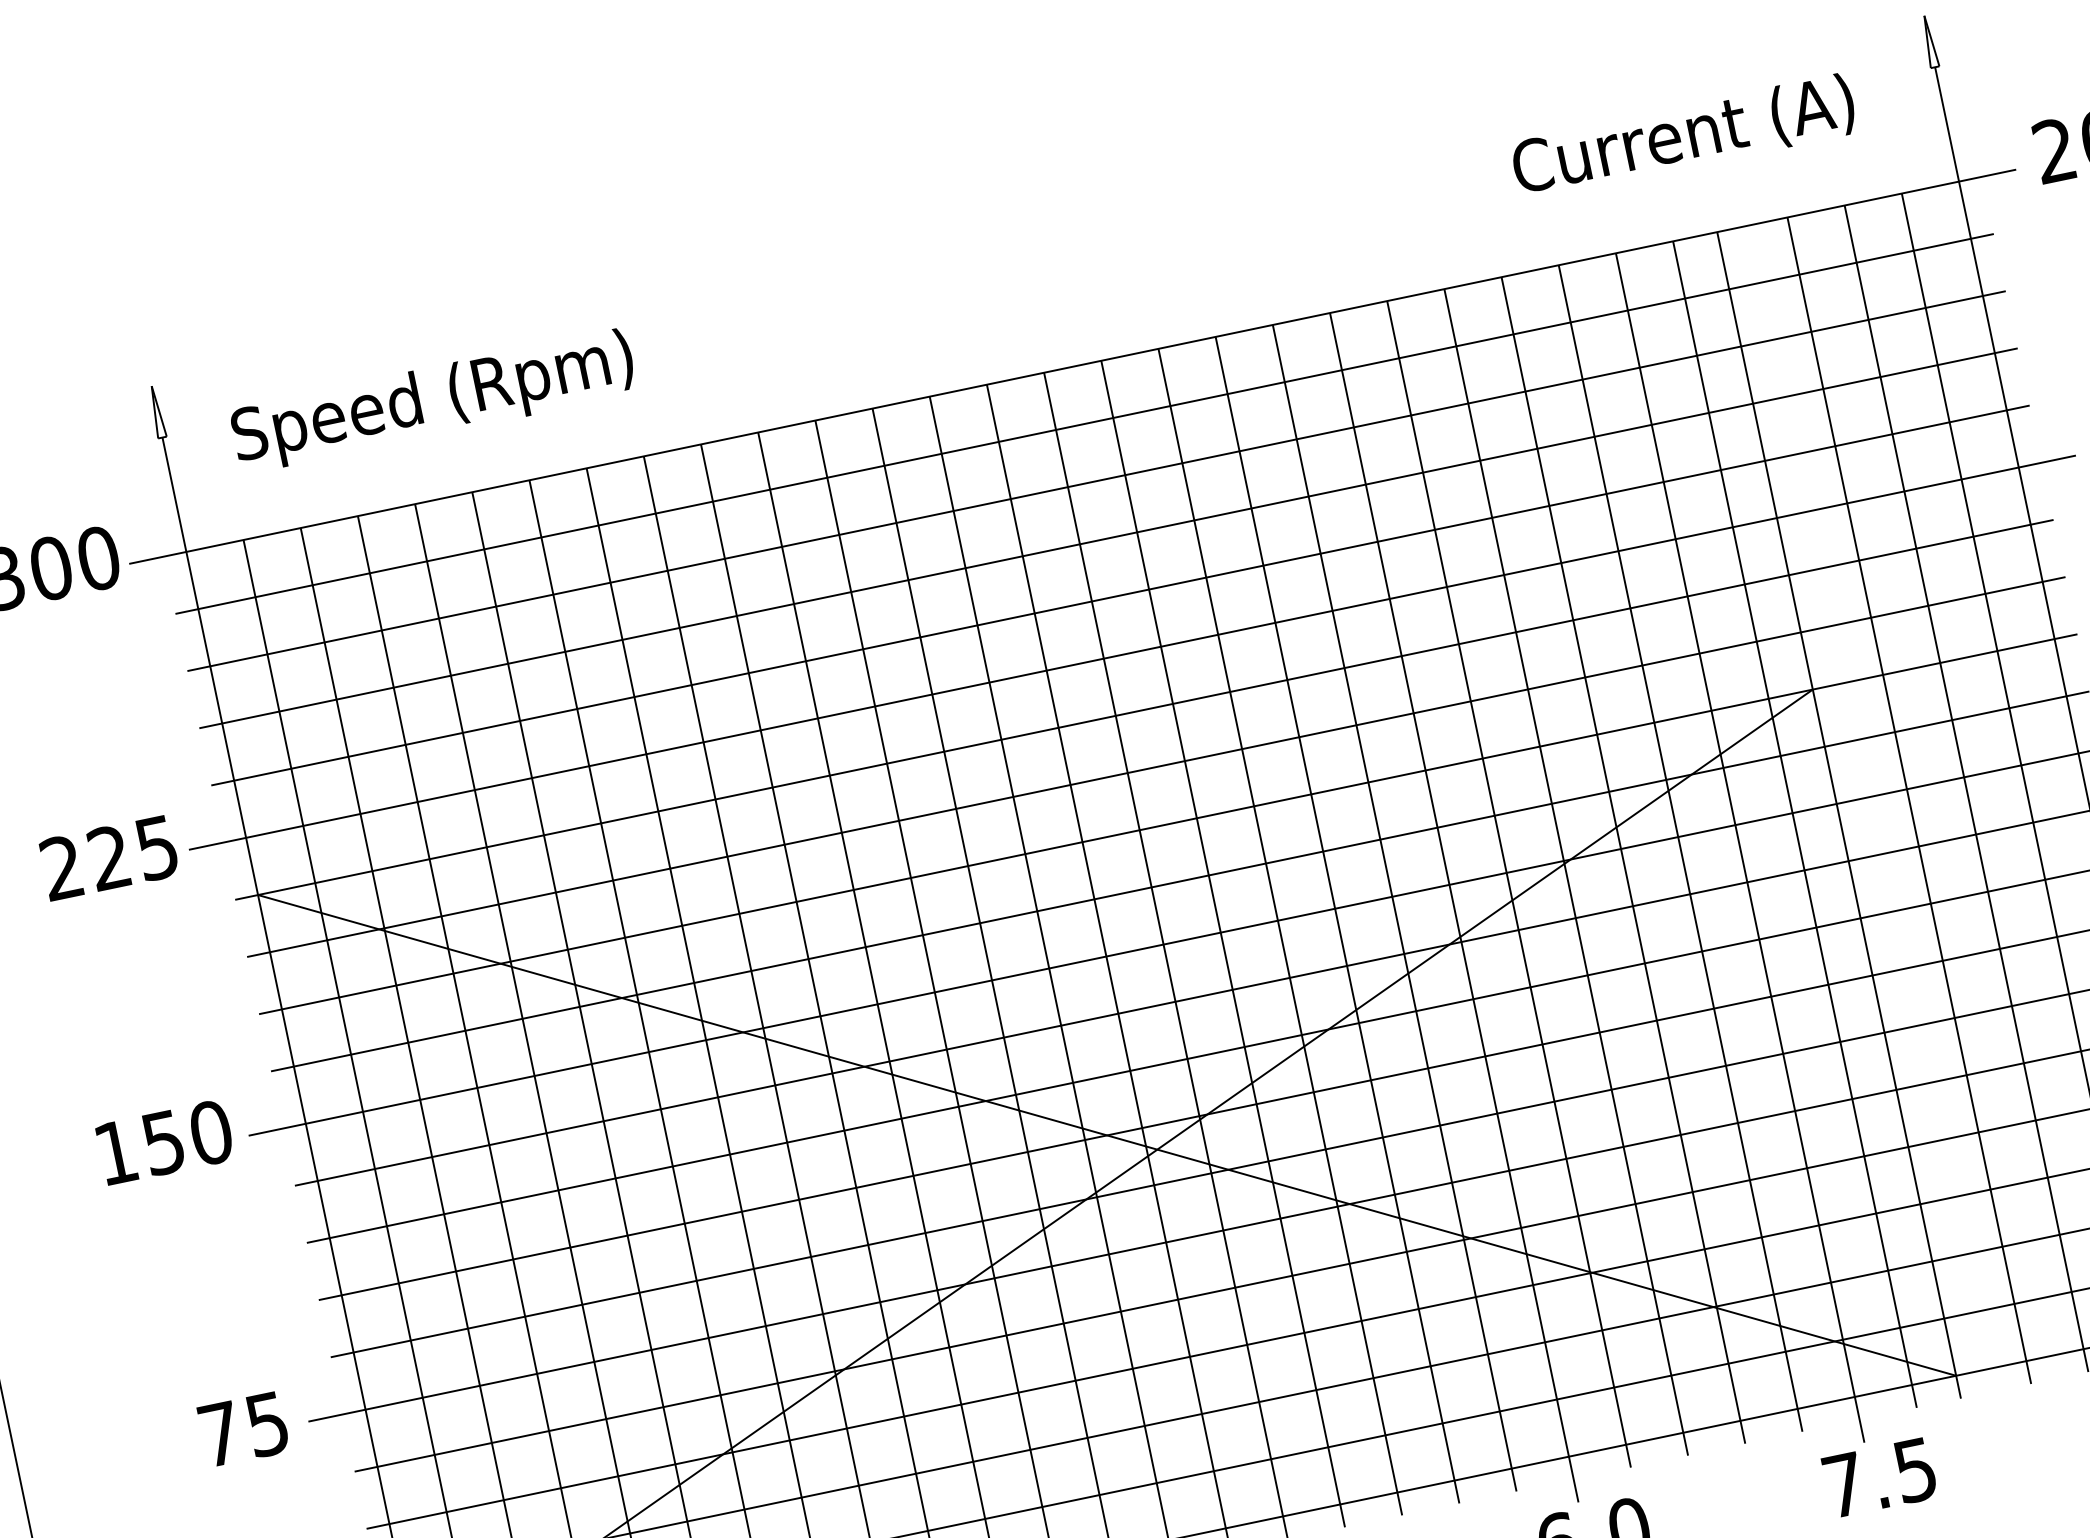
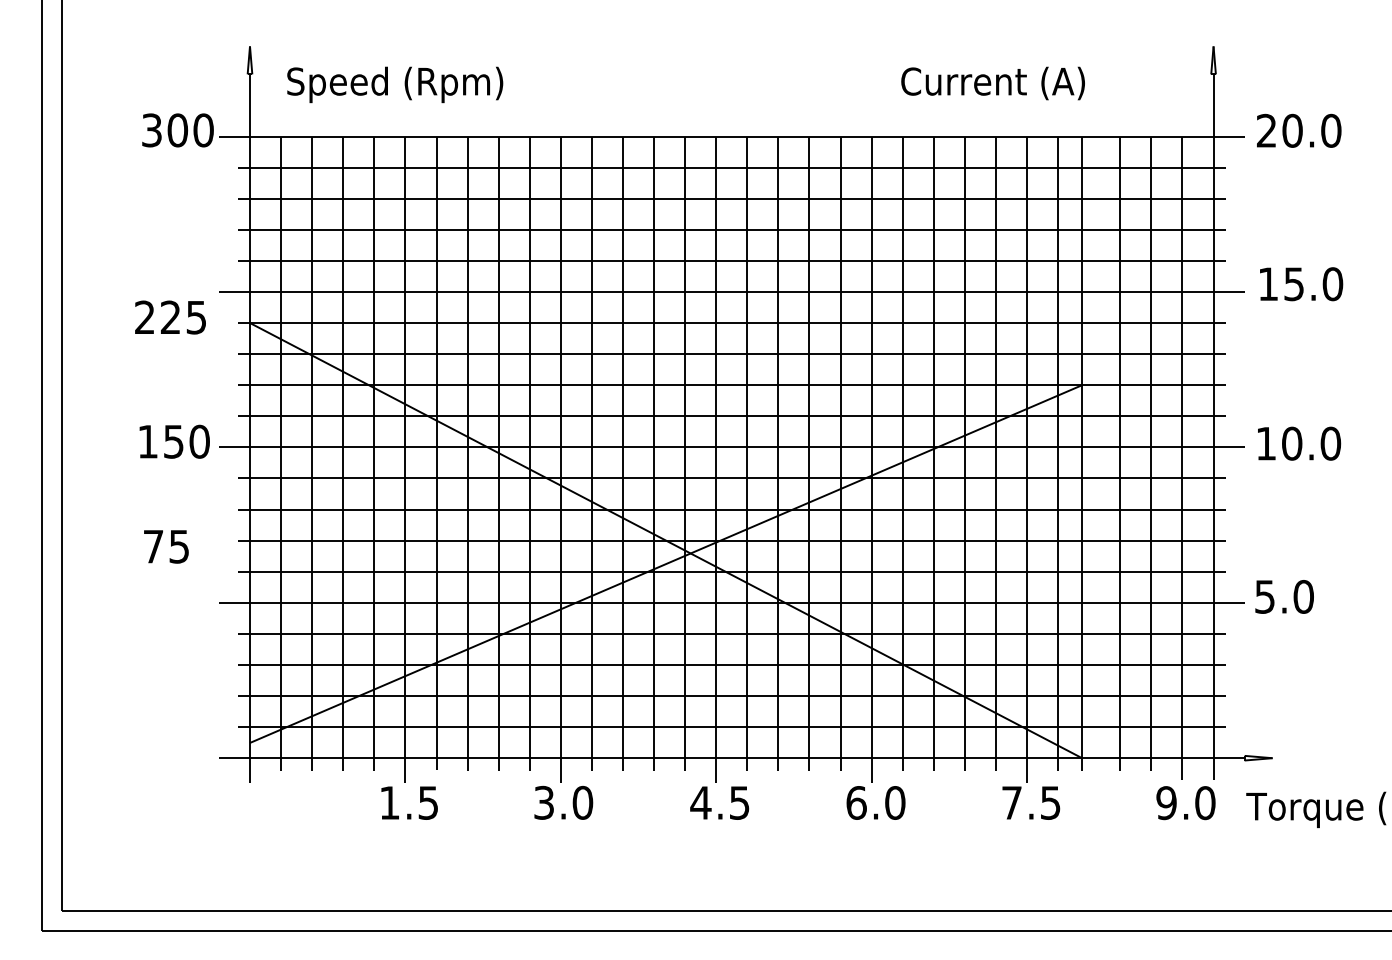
text: (1682, 137) -> (992, 83), moved
text: (109, 857) -> (170, 317), moved
text: (243, 1428) -> (166, 546), moved

